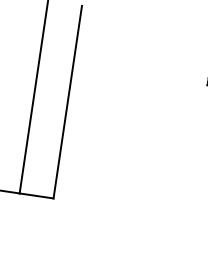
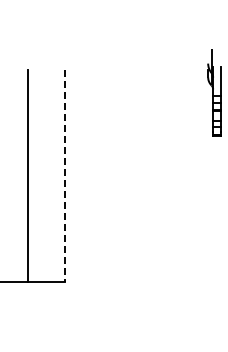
line: (68, 102) -> (65, 176), solid -> dashed

